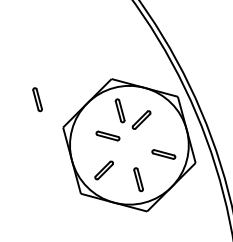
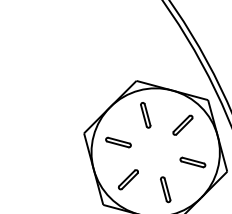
part: (37, 99) -> (56, 103), removed
part: (141, 119) -> (182, 124), moved
part: (107, 135) -> (117, 141), moved

